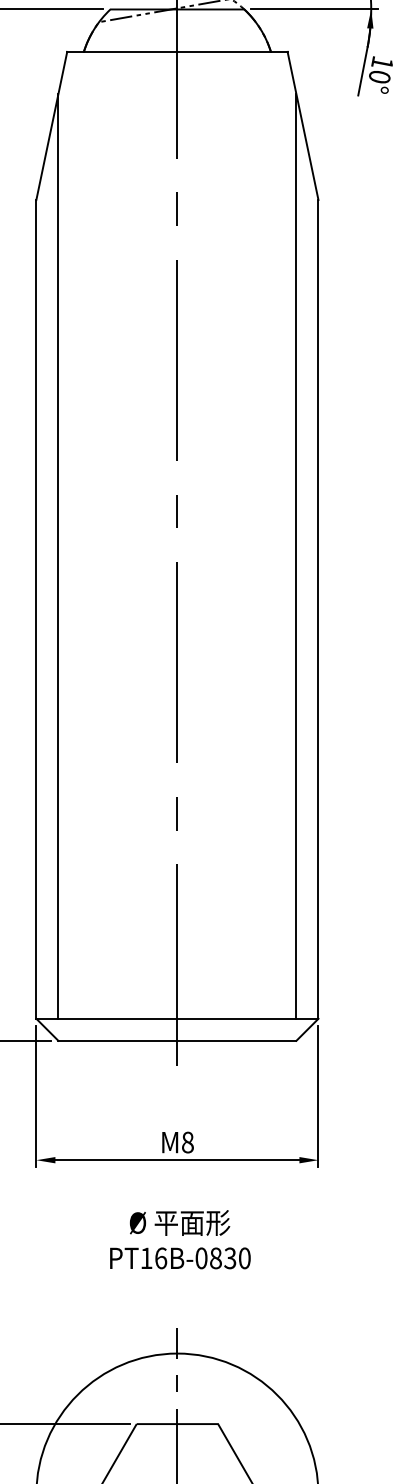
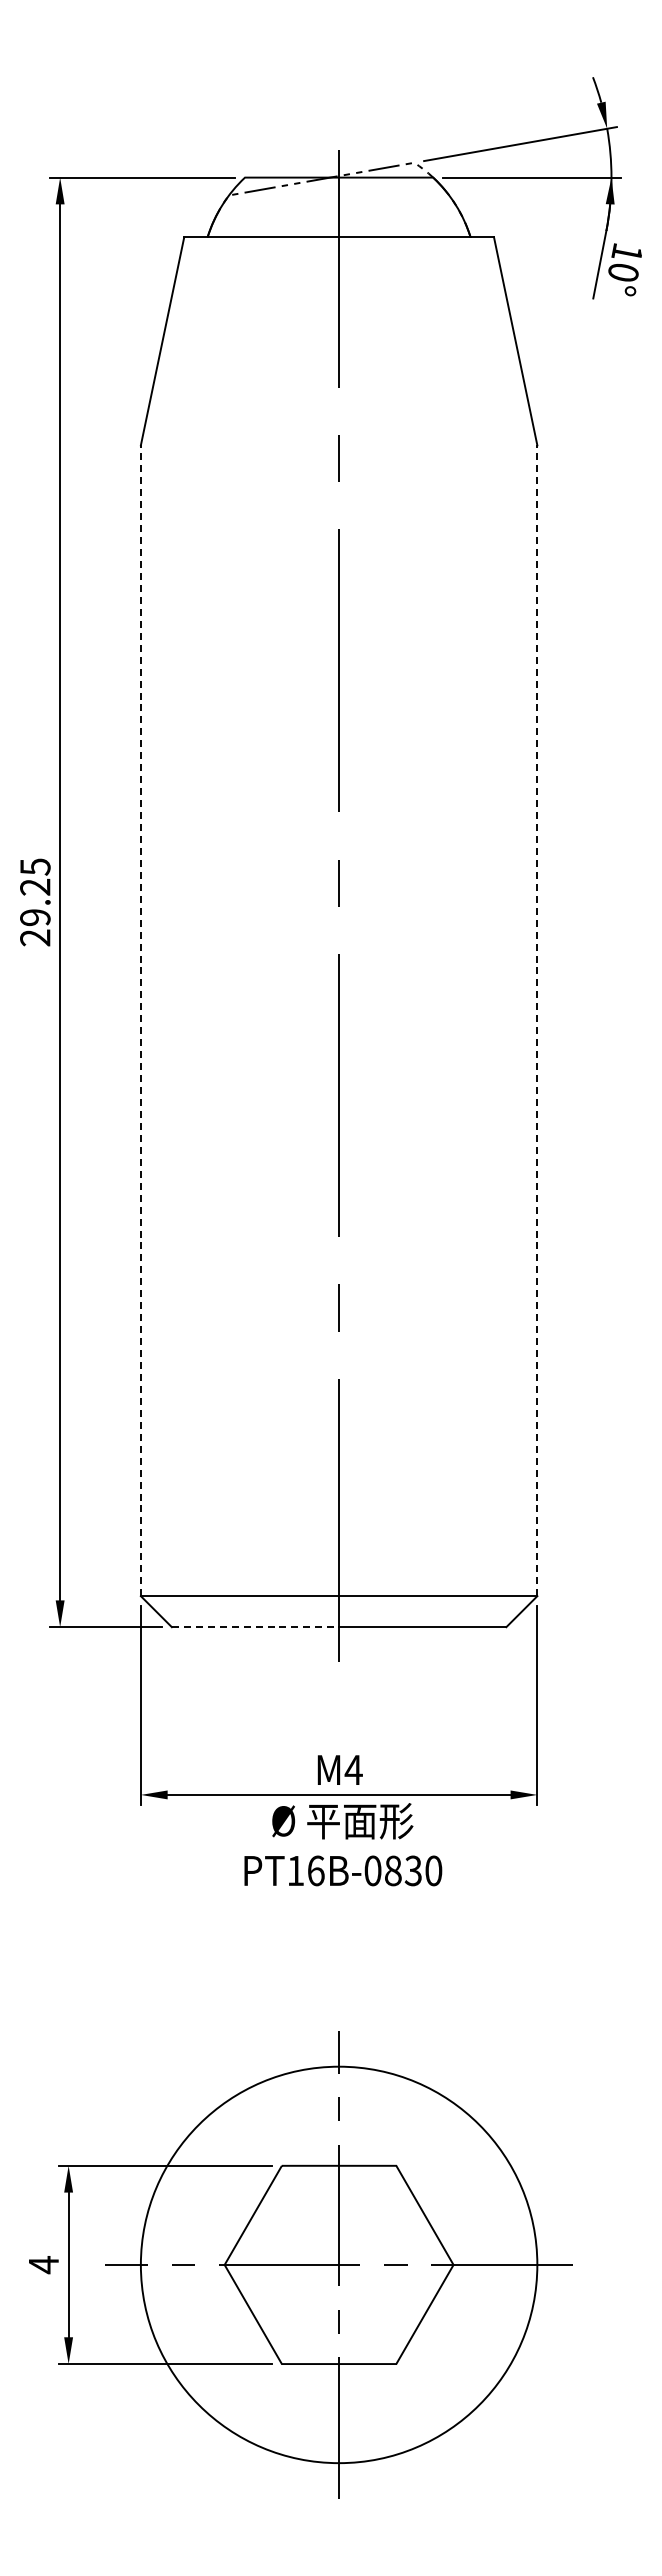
line: (58, 556) -> (171, 946), removed
line: (296, 556) -> (506, 946), removed
line: (36, 609) -> (140, 1020), solid -> dashed
line: (318, 609) -> (537, 1020), solid -> dashed
line: (117, 1041) -> (255, 1627), solid -> dashed
text: (187, 1142) -> (353, 1769), 8 -> 4
text: (180, 1239) -> (343, 1844), moved

